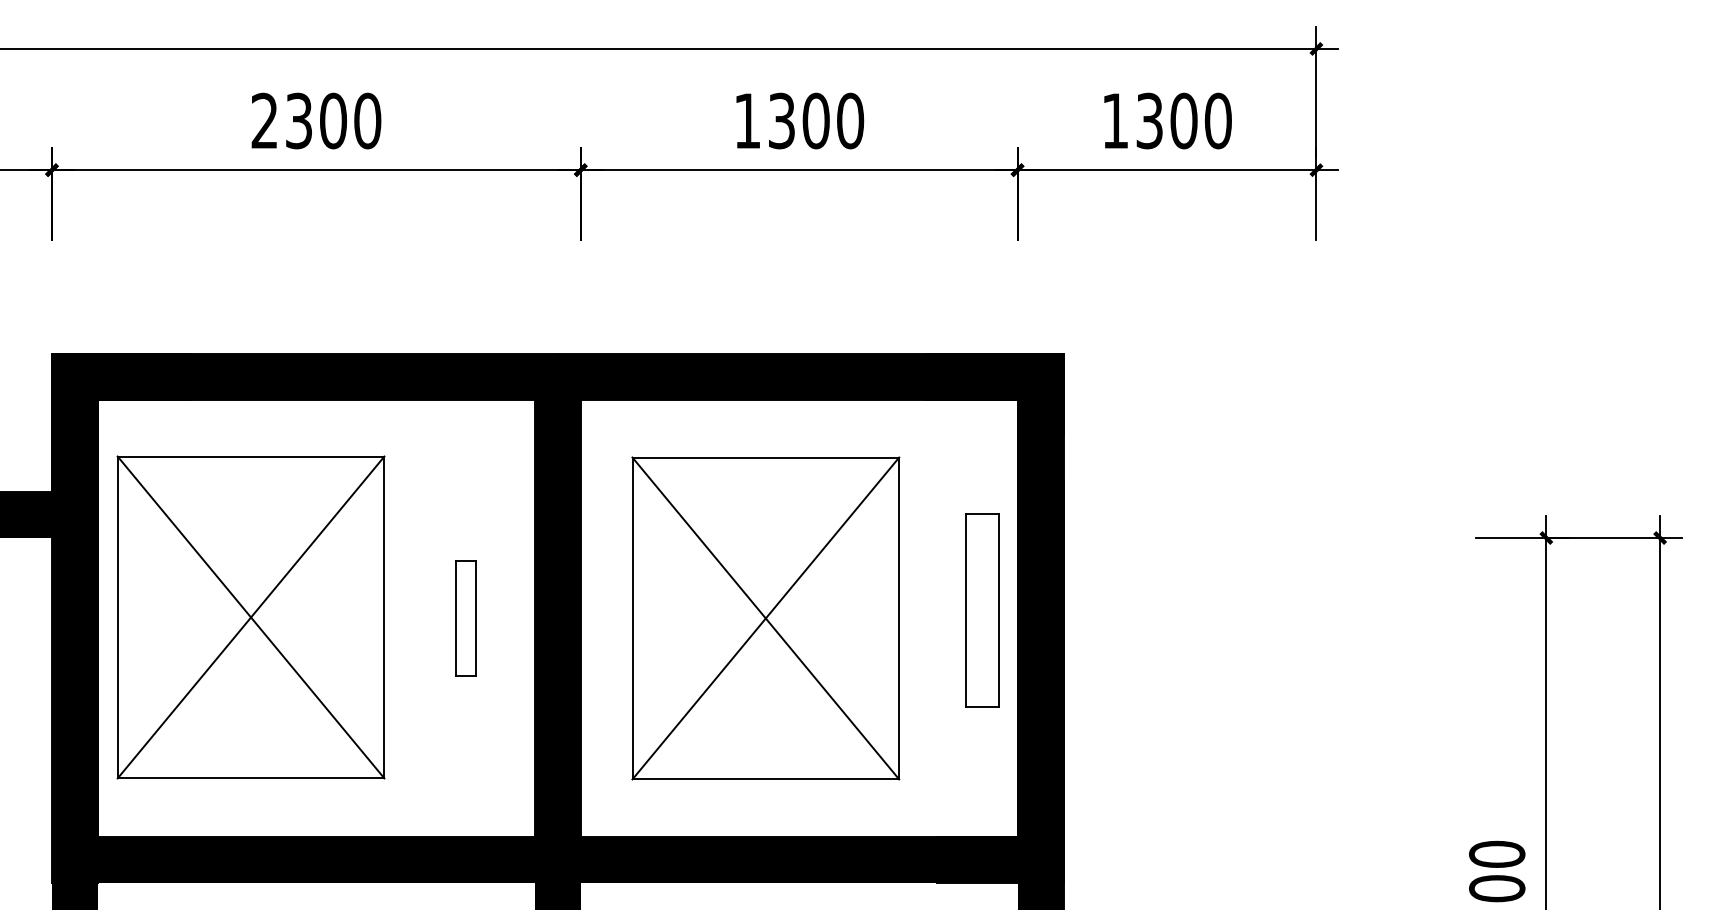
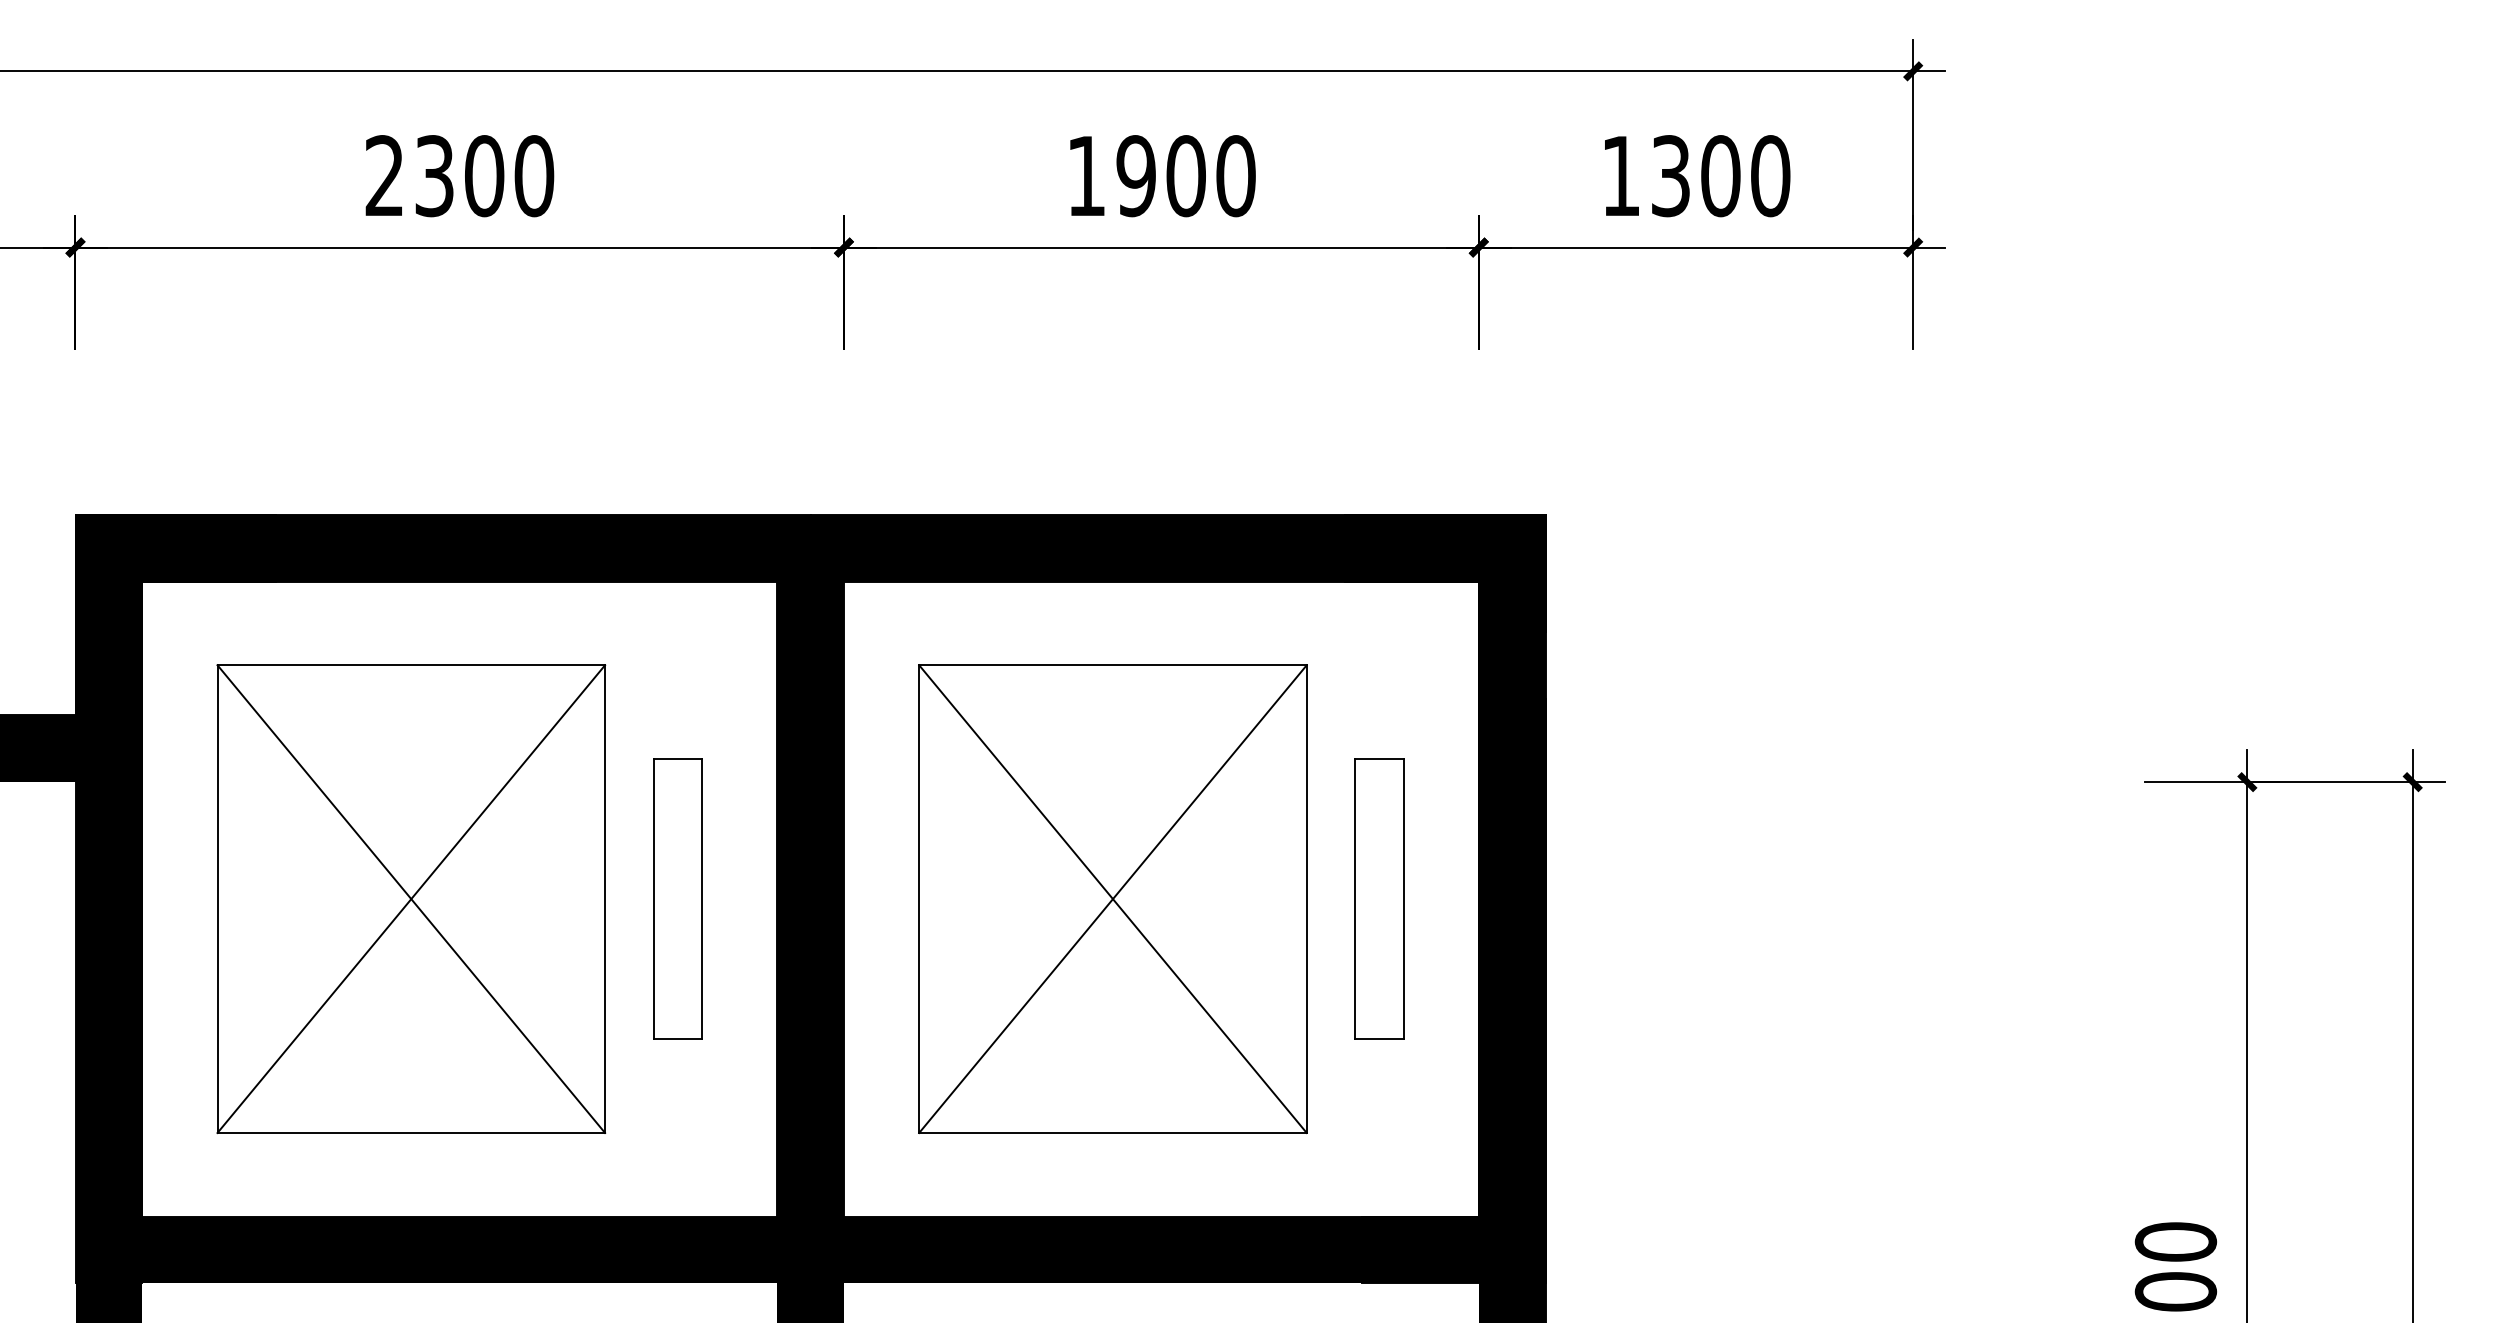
text: (781, 120) -> (1135, 175), 1300 -> 1900
part: (982, 610) -> (1379, 899), moved
part: (250, 617) -> (410, 899), moved
part: (466, 618) -> (677, 899), size x1.67

